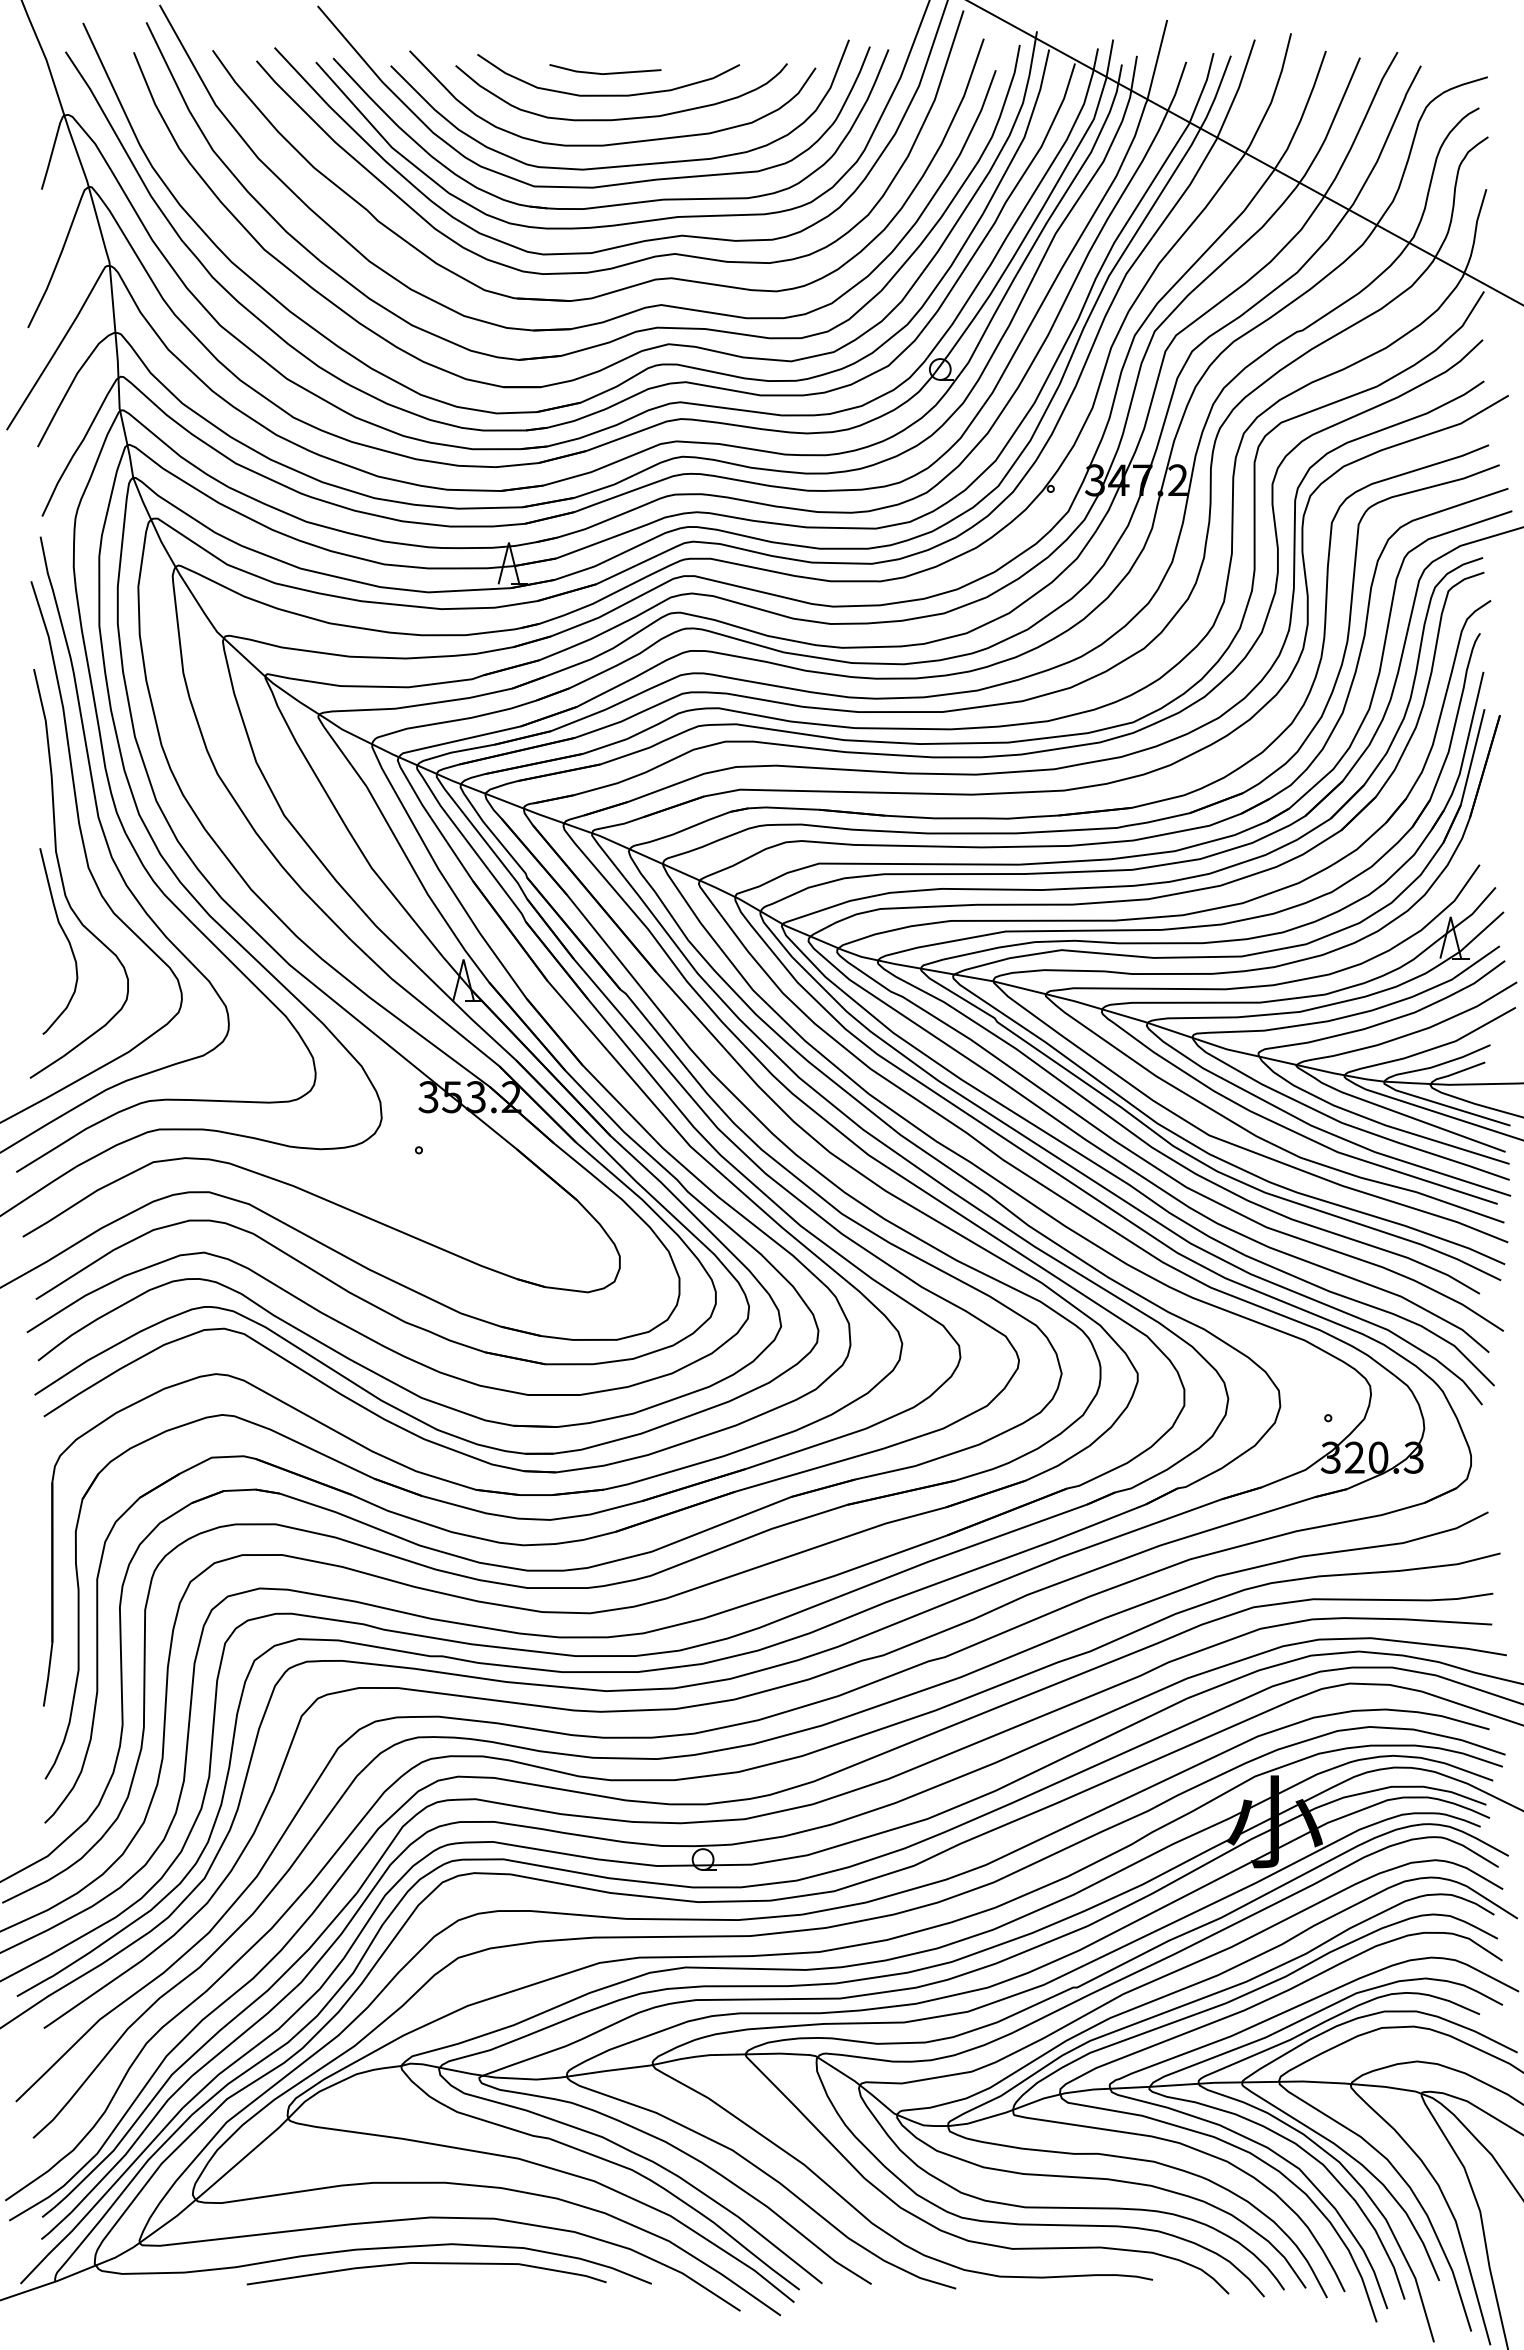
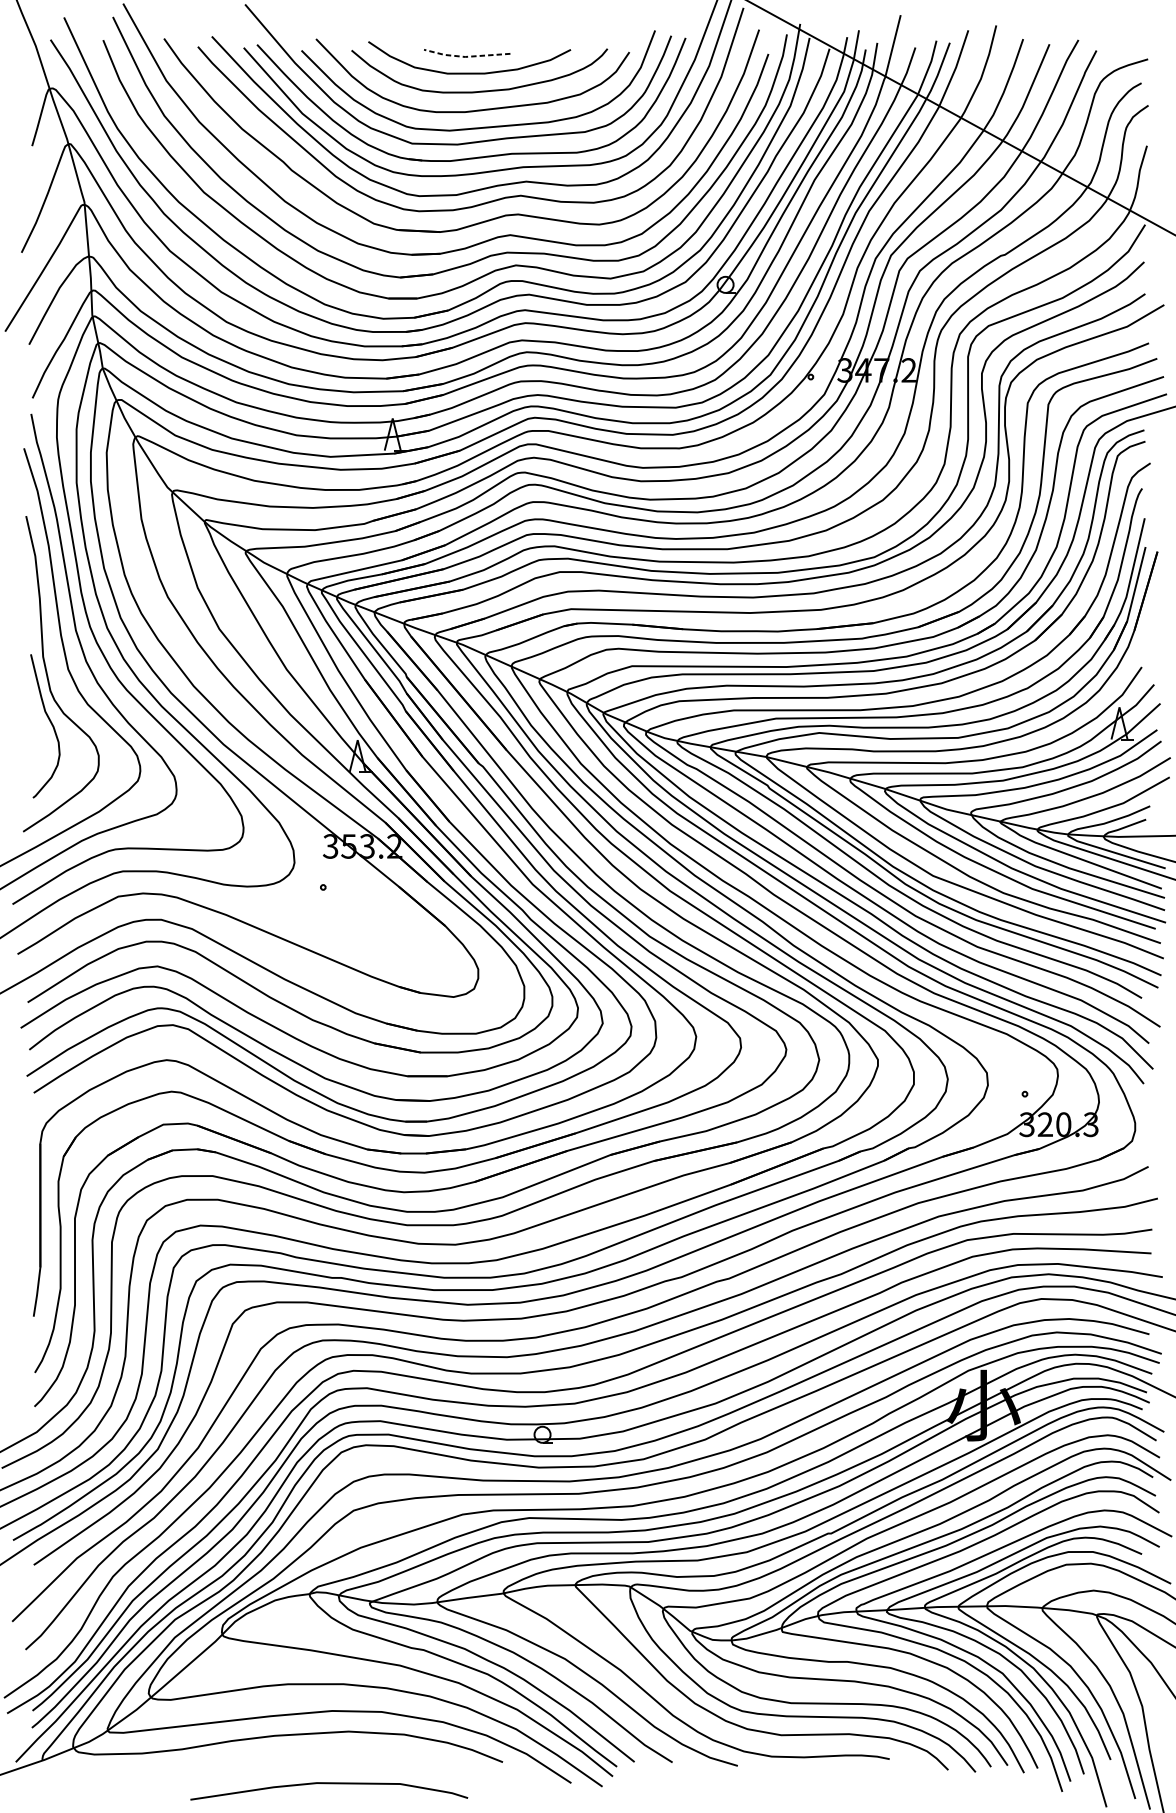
line: (603, 74) -> (465, 57), solid -> dashed
curve: (426, 2263) -> (329, 1783), moved

